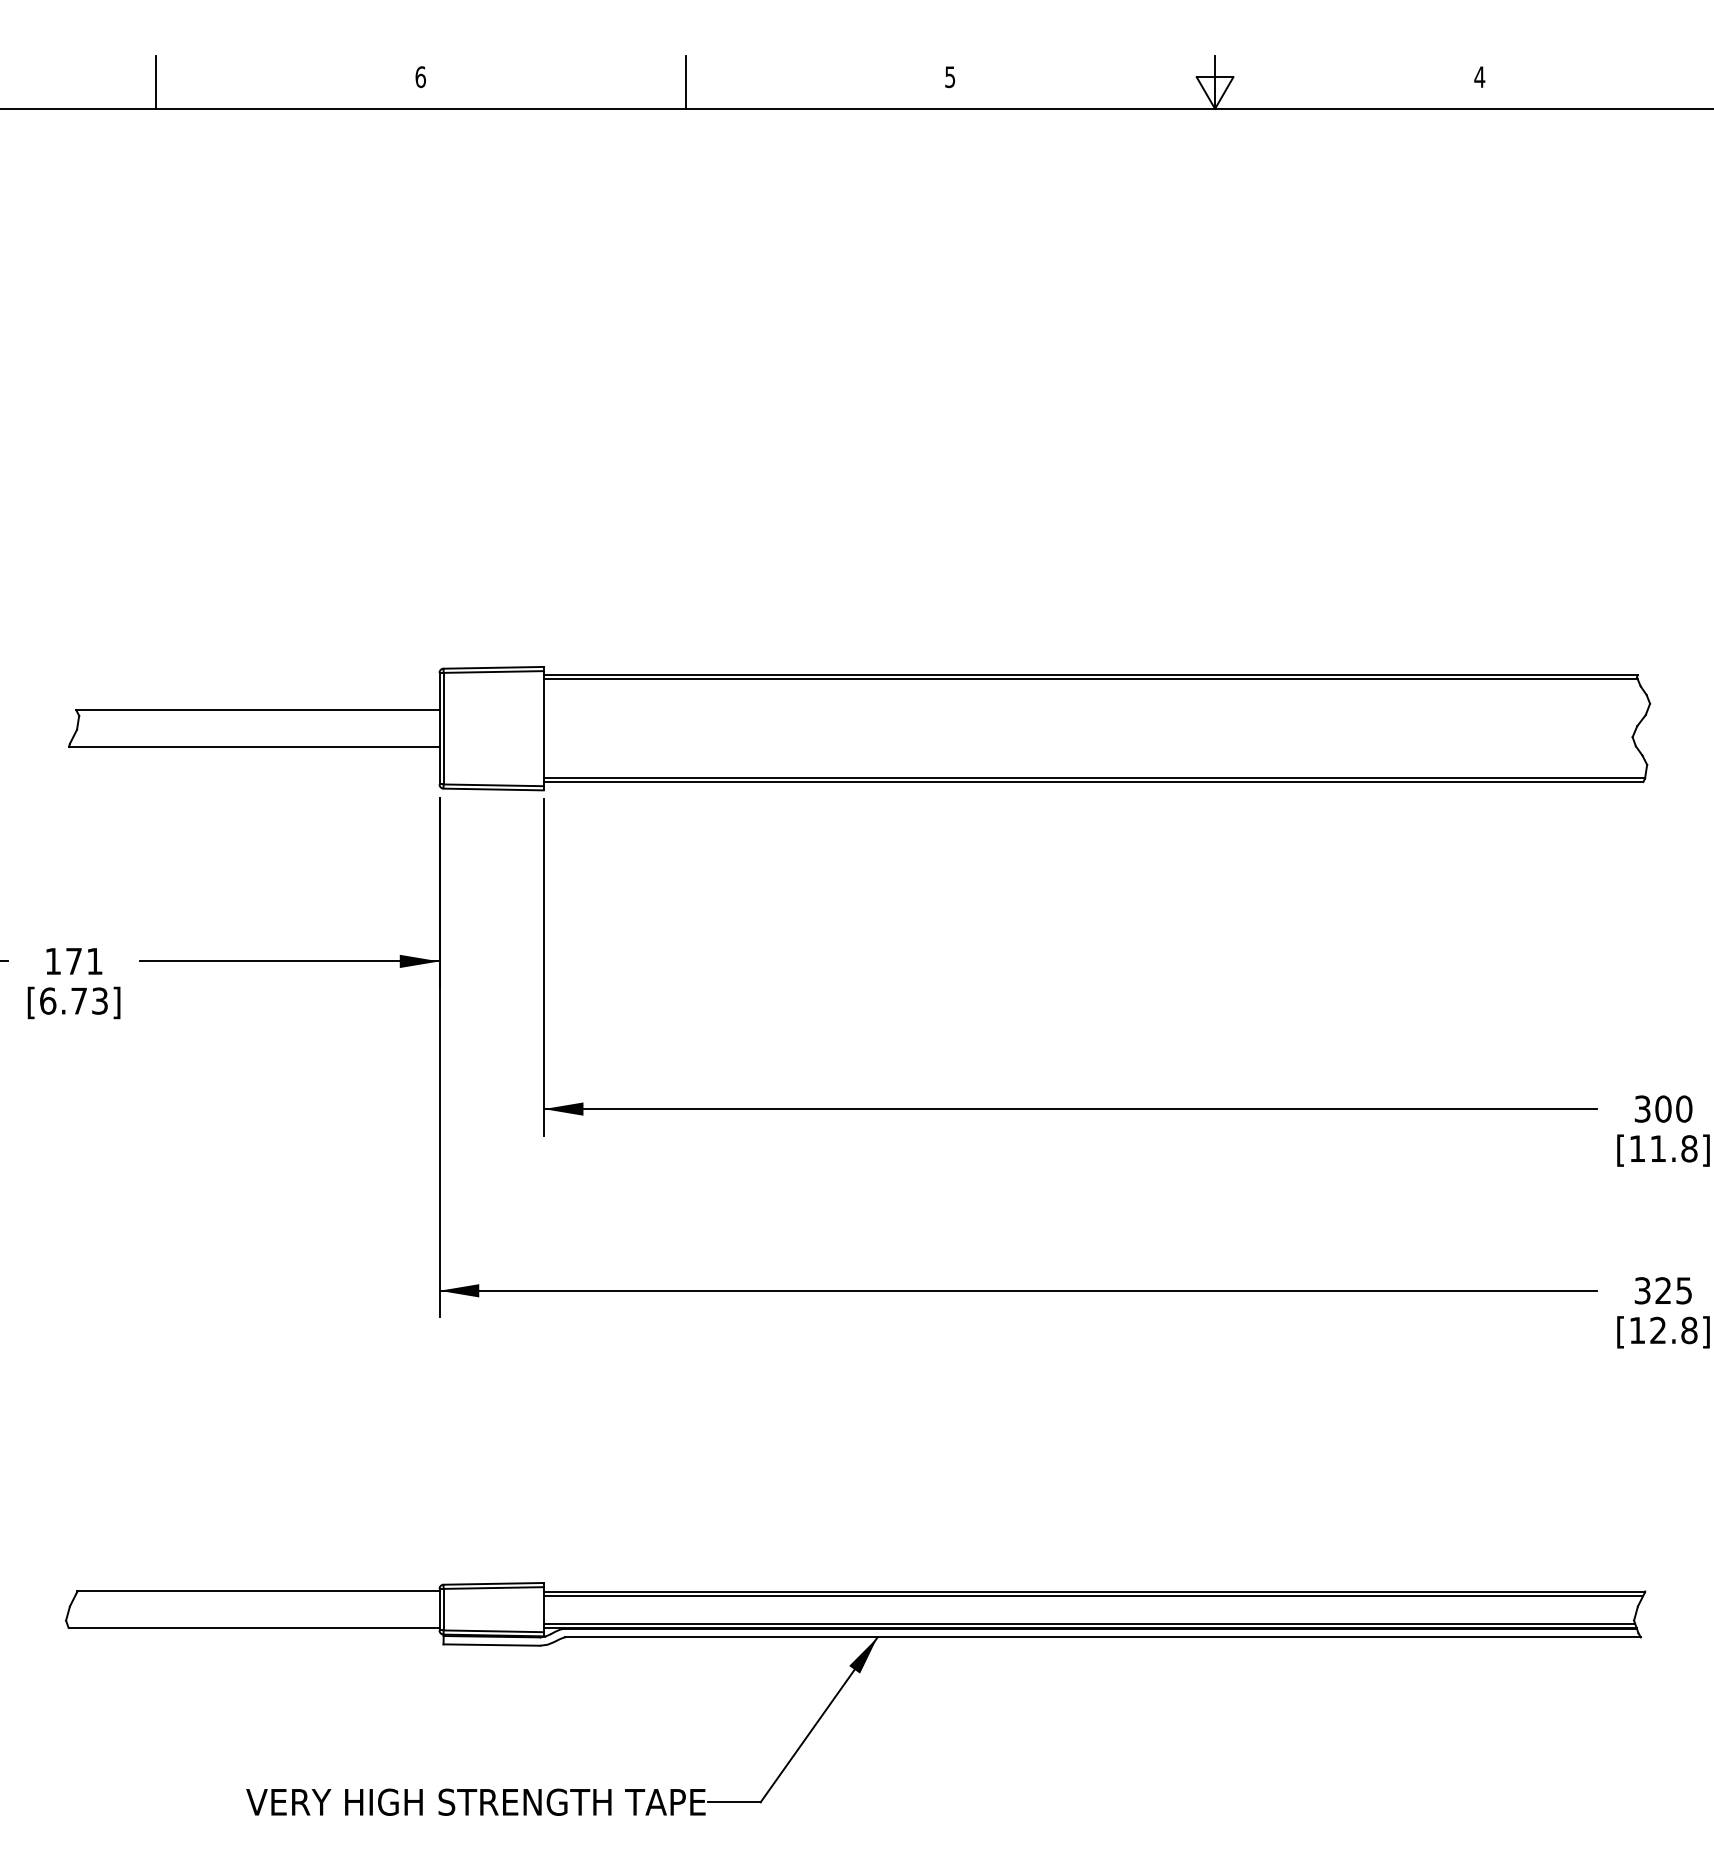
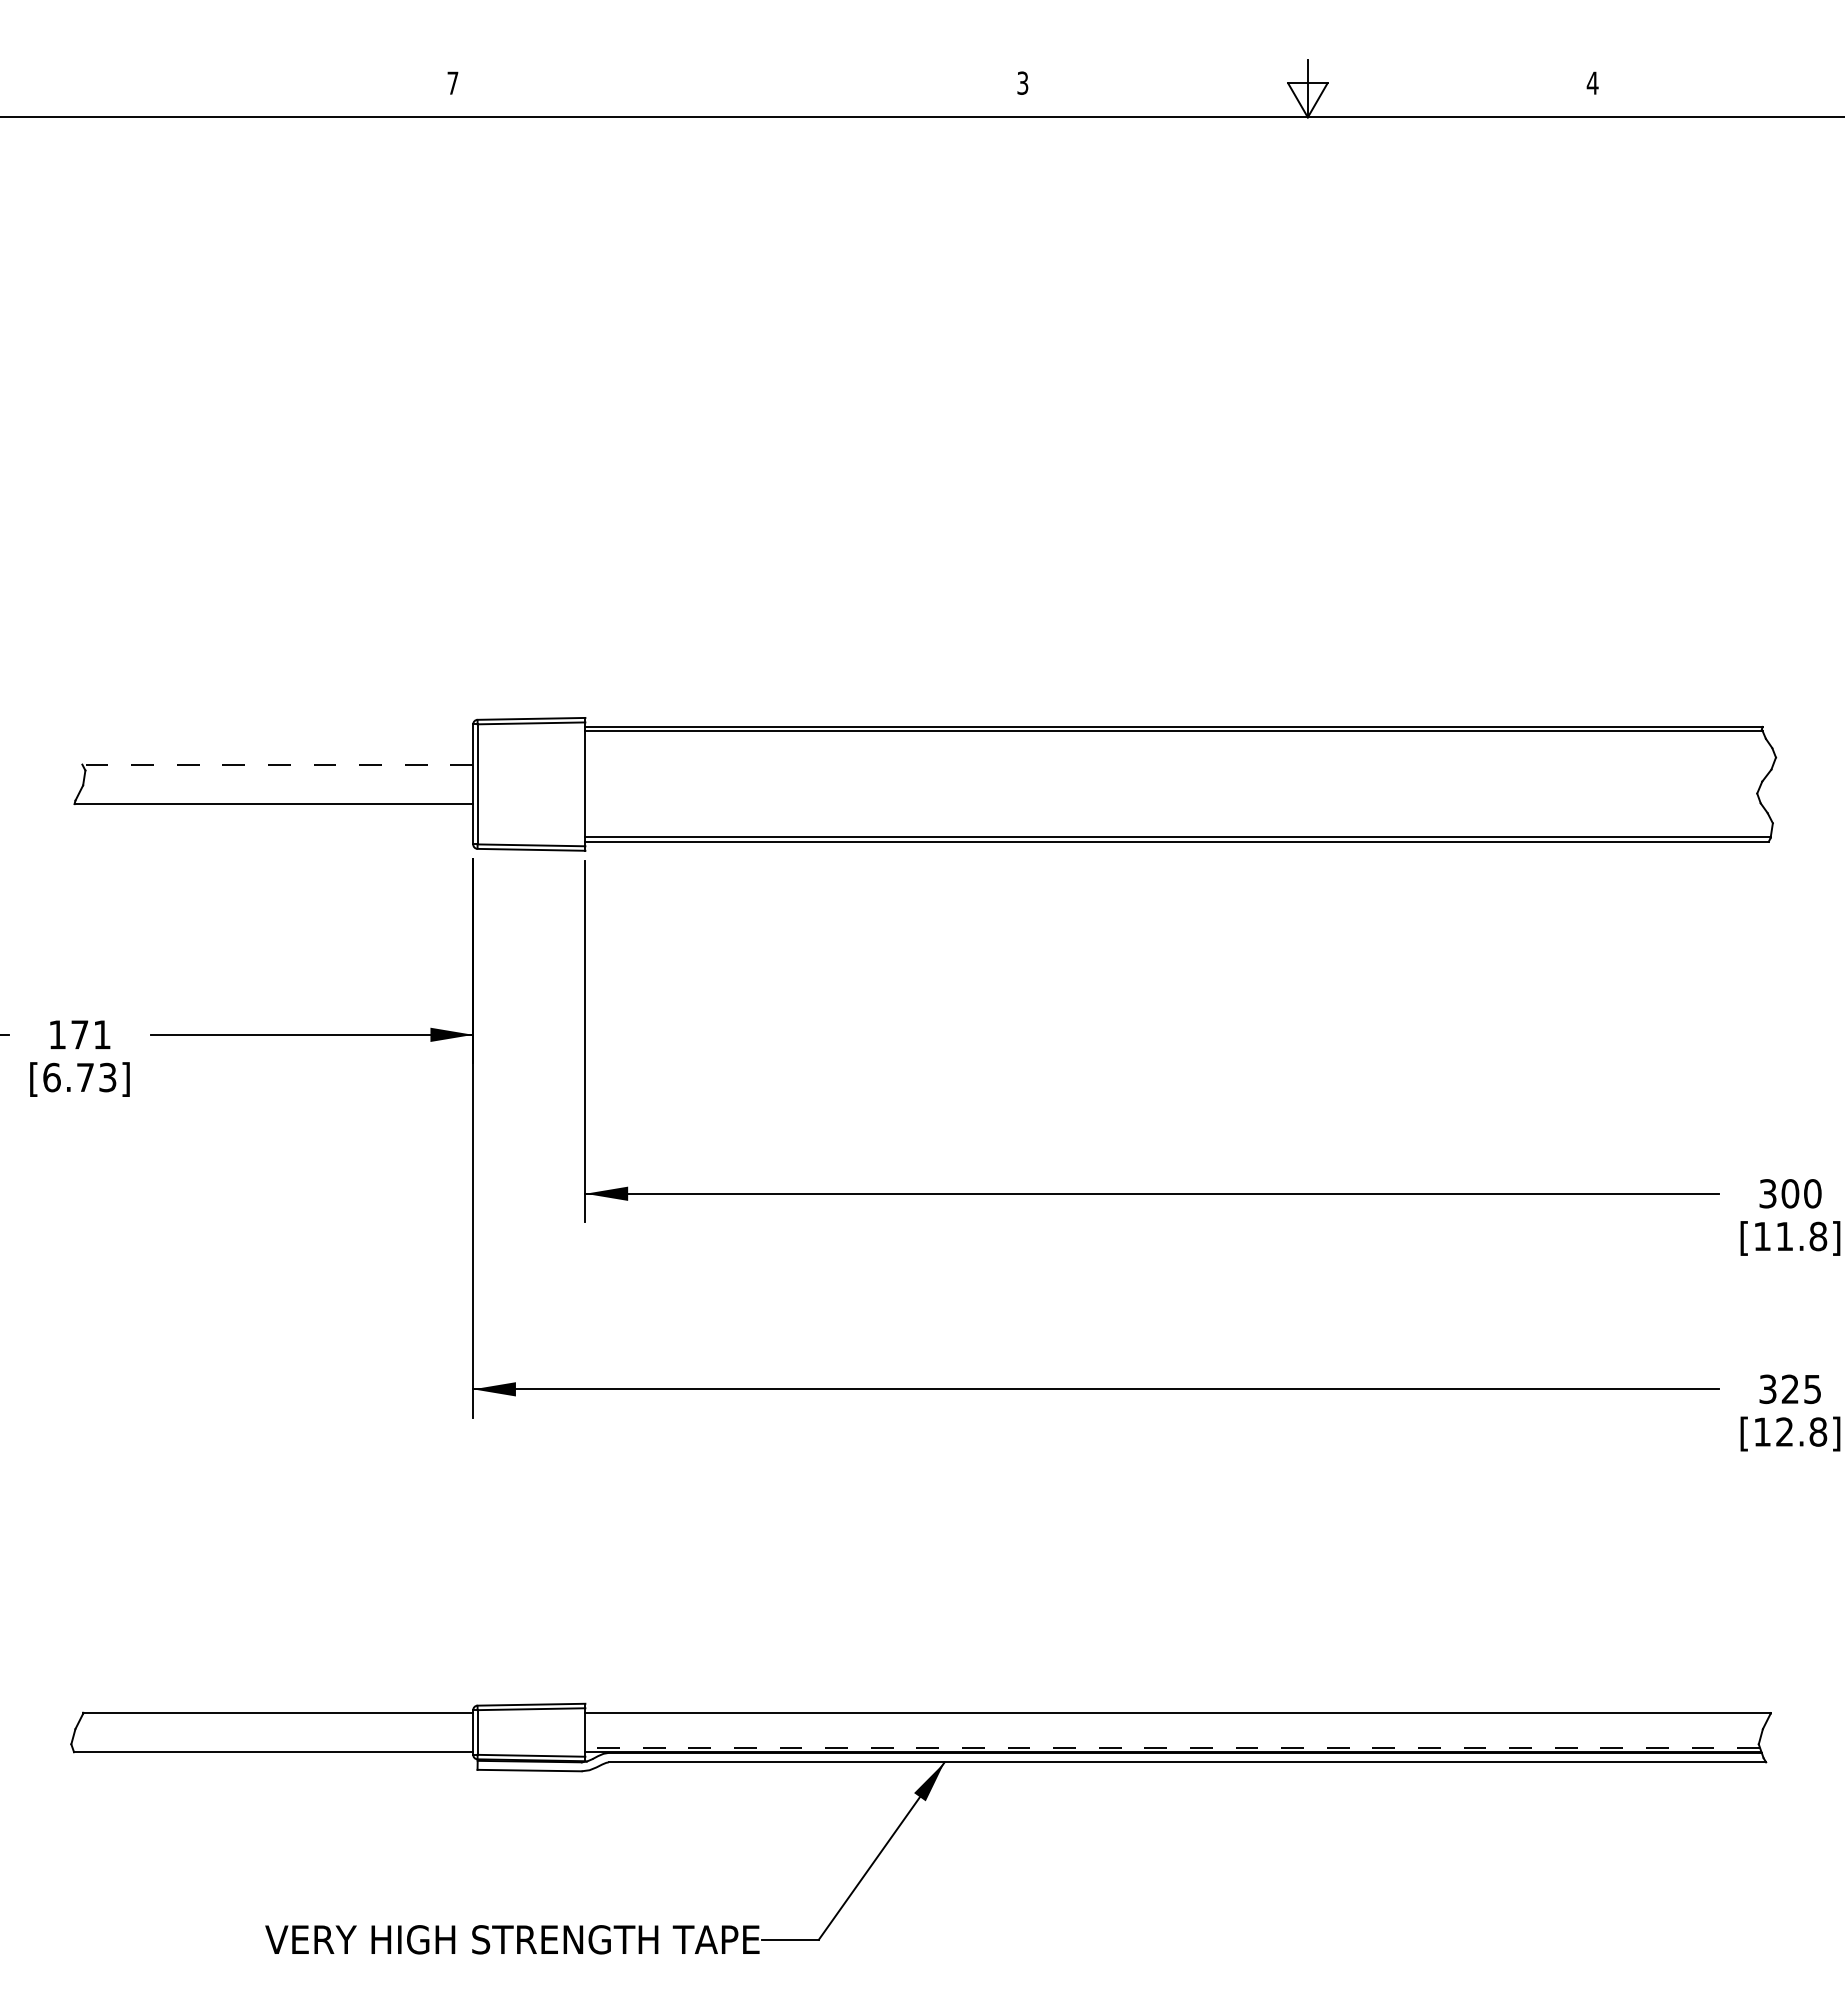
text: (420, 76) -> (452, 82), 6 -> 7
text: (950, 76) -> (1023, 82), 5 -> 3
line: (156, 82) -> (168, 88), removed
line: (685, 82) -> (737, 88), removed
line: (257, 710) -> (277, 764), solid -> dashed
line: (1093, 1595) -> (1176, 1717), removed
line: (1089, 1623) -> (1172, 1747), solid -> dashed

